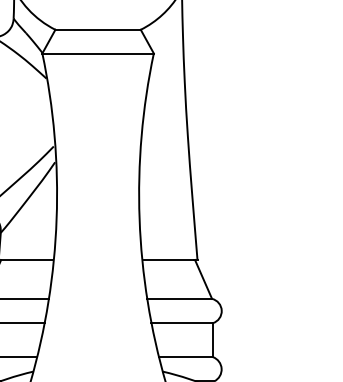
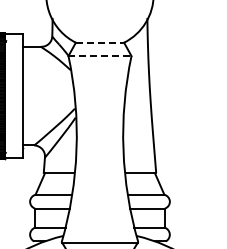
line: (98, 29) -> (100, 42), solid -> dashed
line: (98, 54) -> (100, 56), solid -> dashed

